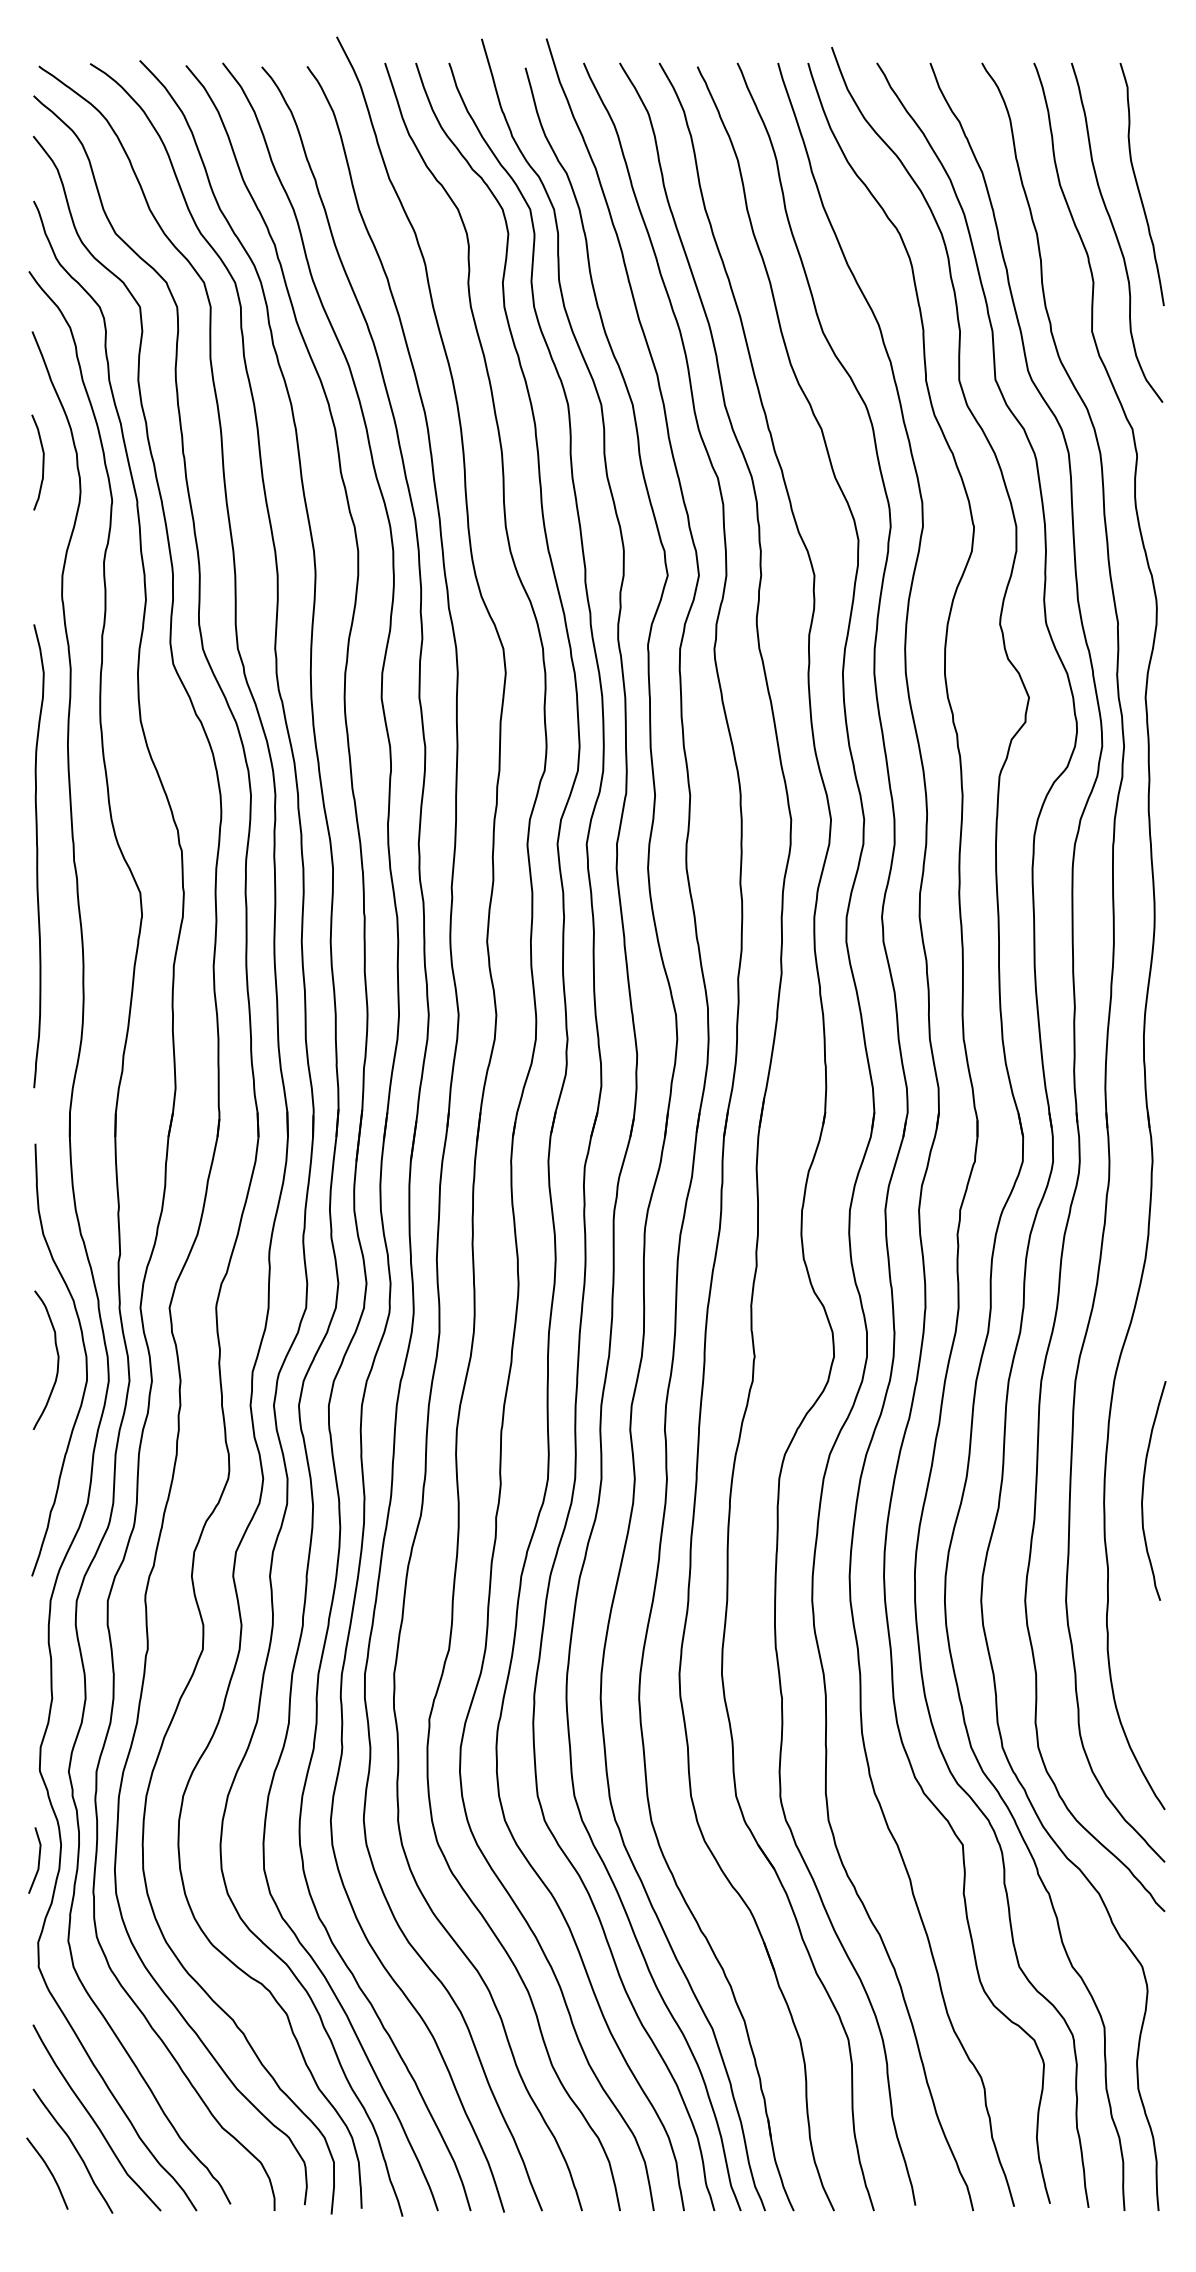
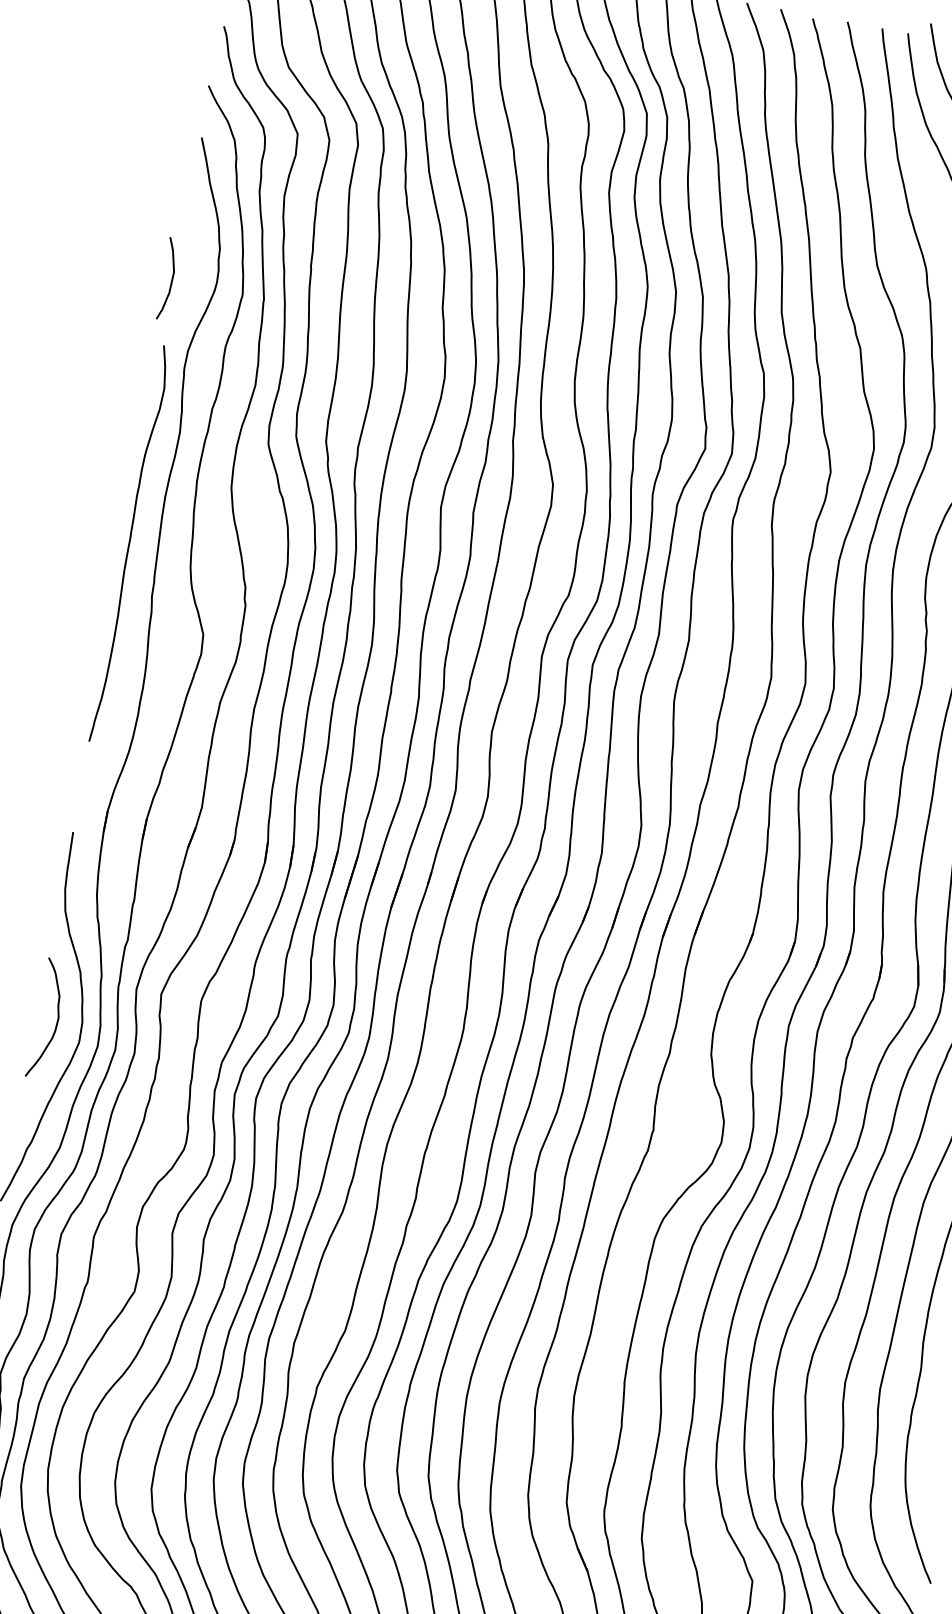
curve: (42, 462) -> (171, 279), moved
curve: (38, 856) -> (130, 544), moved

